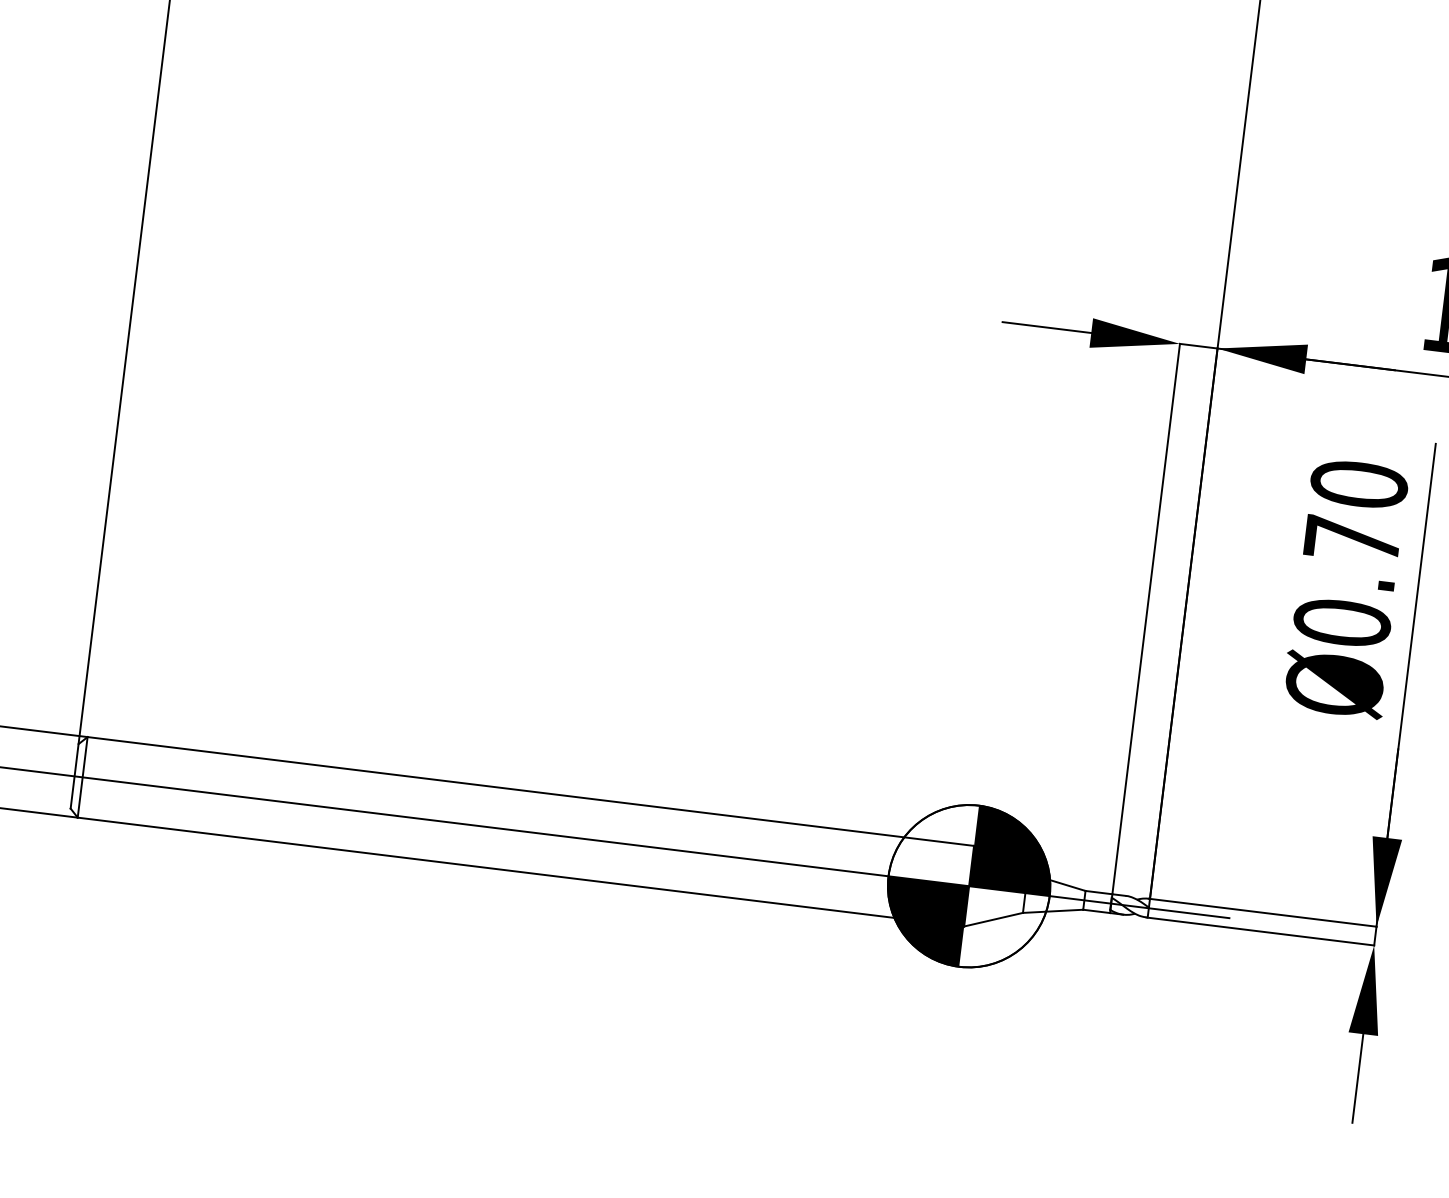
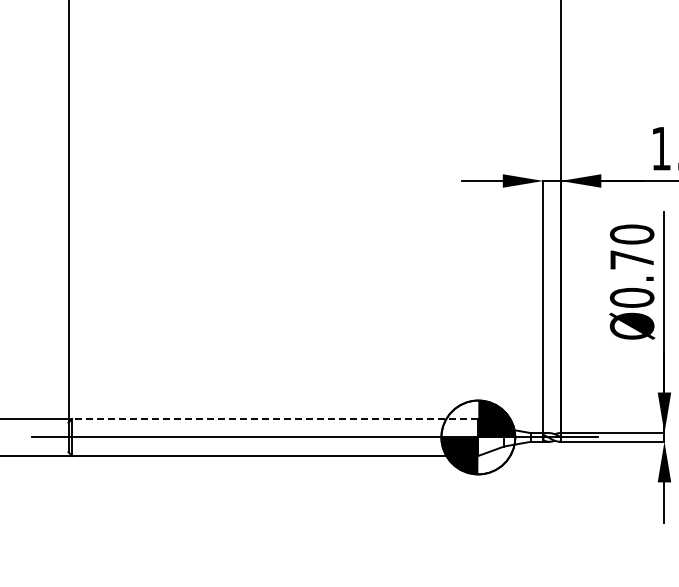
line: (529, 792) -> (274, 419), solid -> dashed

